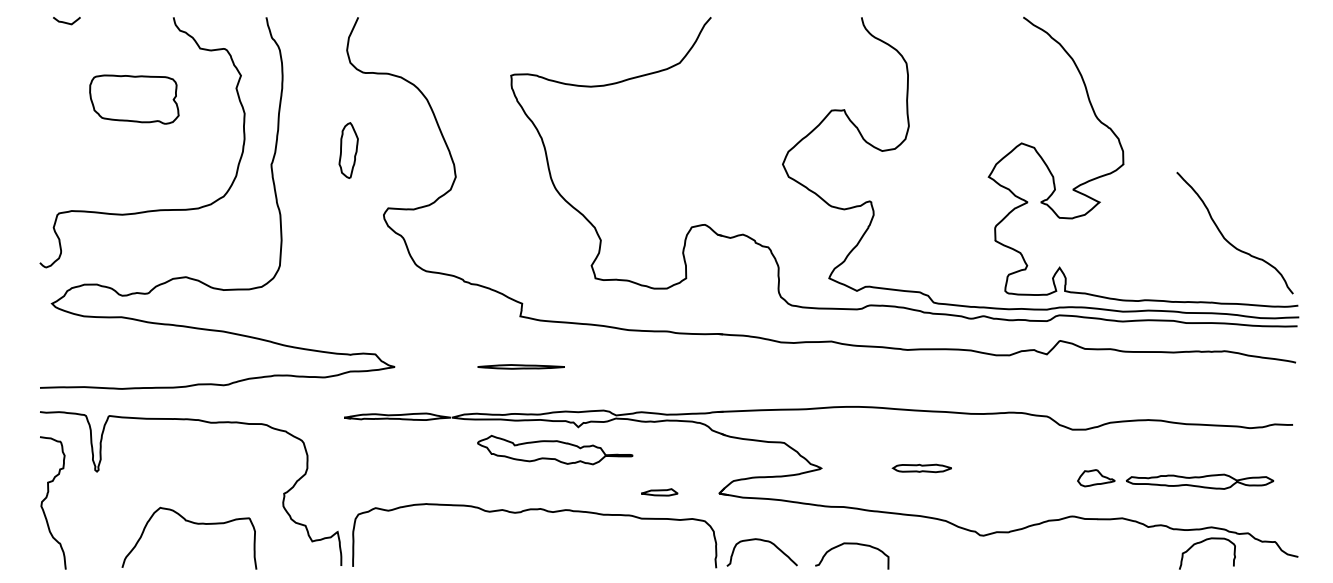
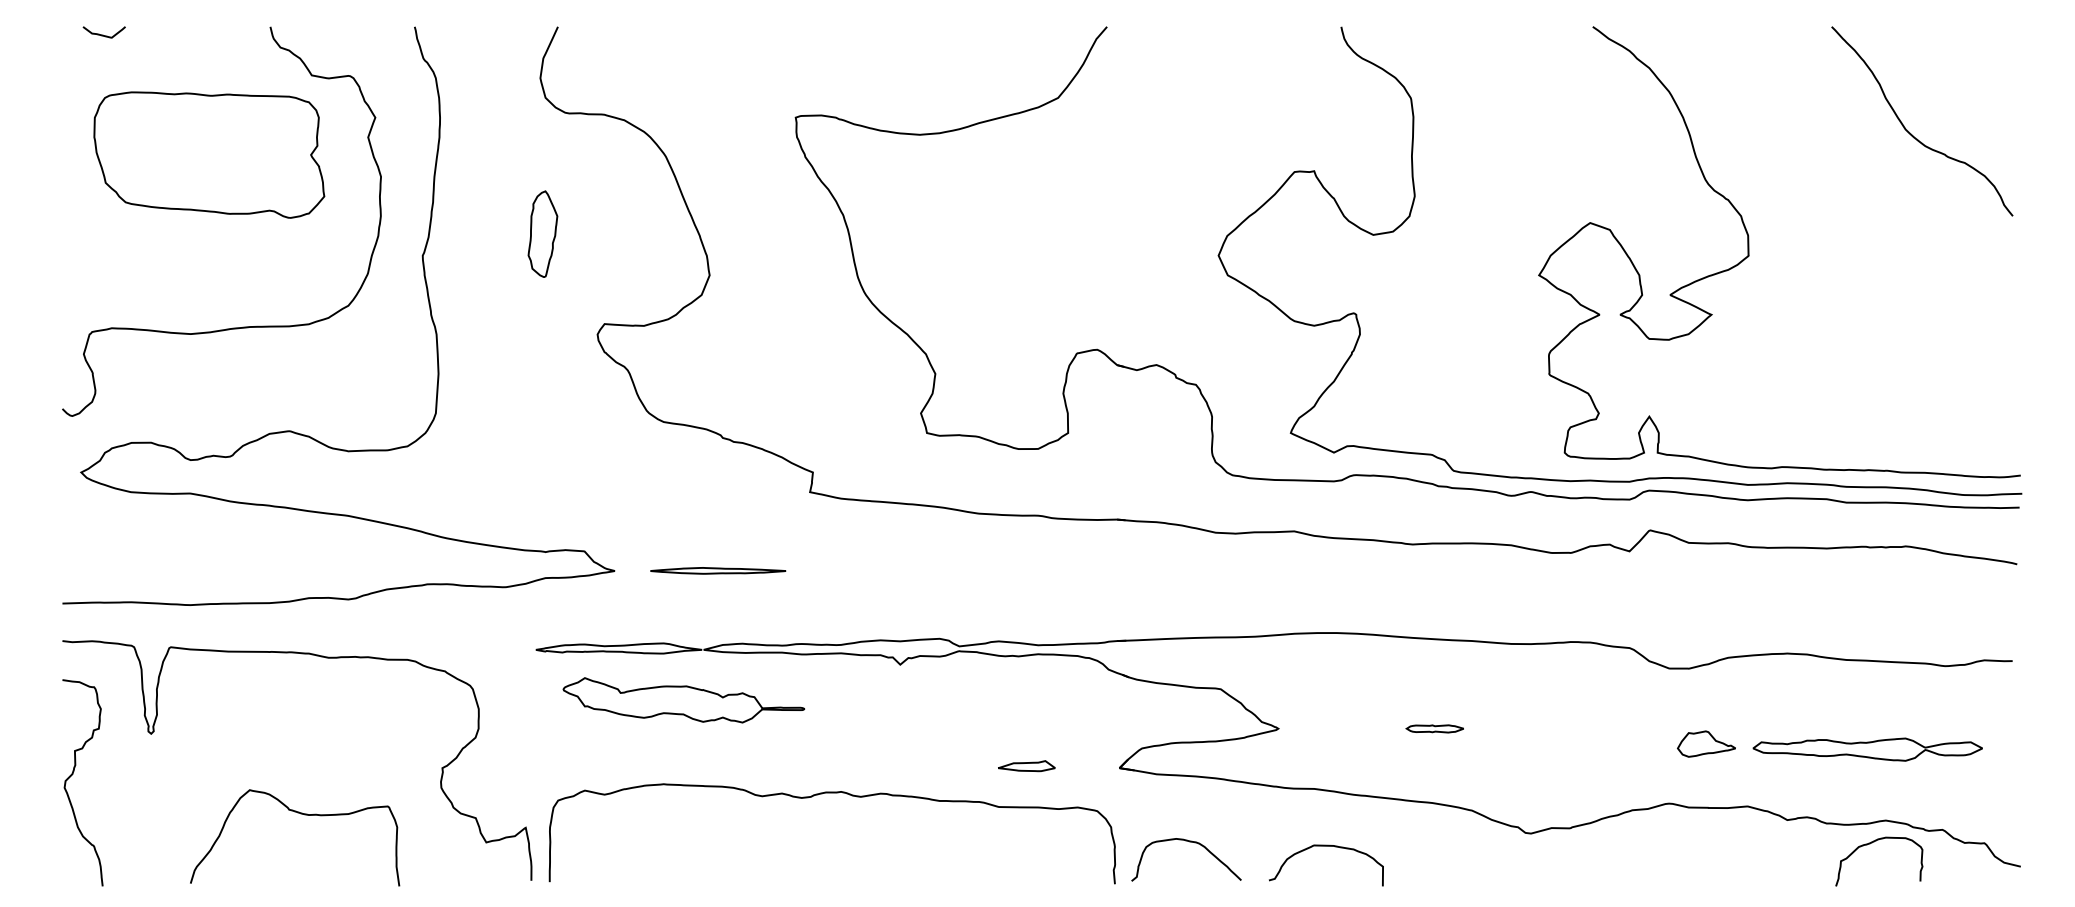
part: (134, 99) -> (209, 154), size x1.67
curve: (1228, 240) -> (1912, 132), moved
part: (520, 366) -> (716, 570), moved
part: (555, 449) -> (684, 699), moved
part: (921, 468) -> (1434, 728), size x0.62

